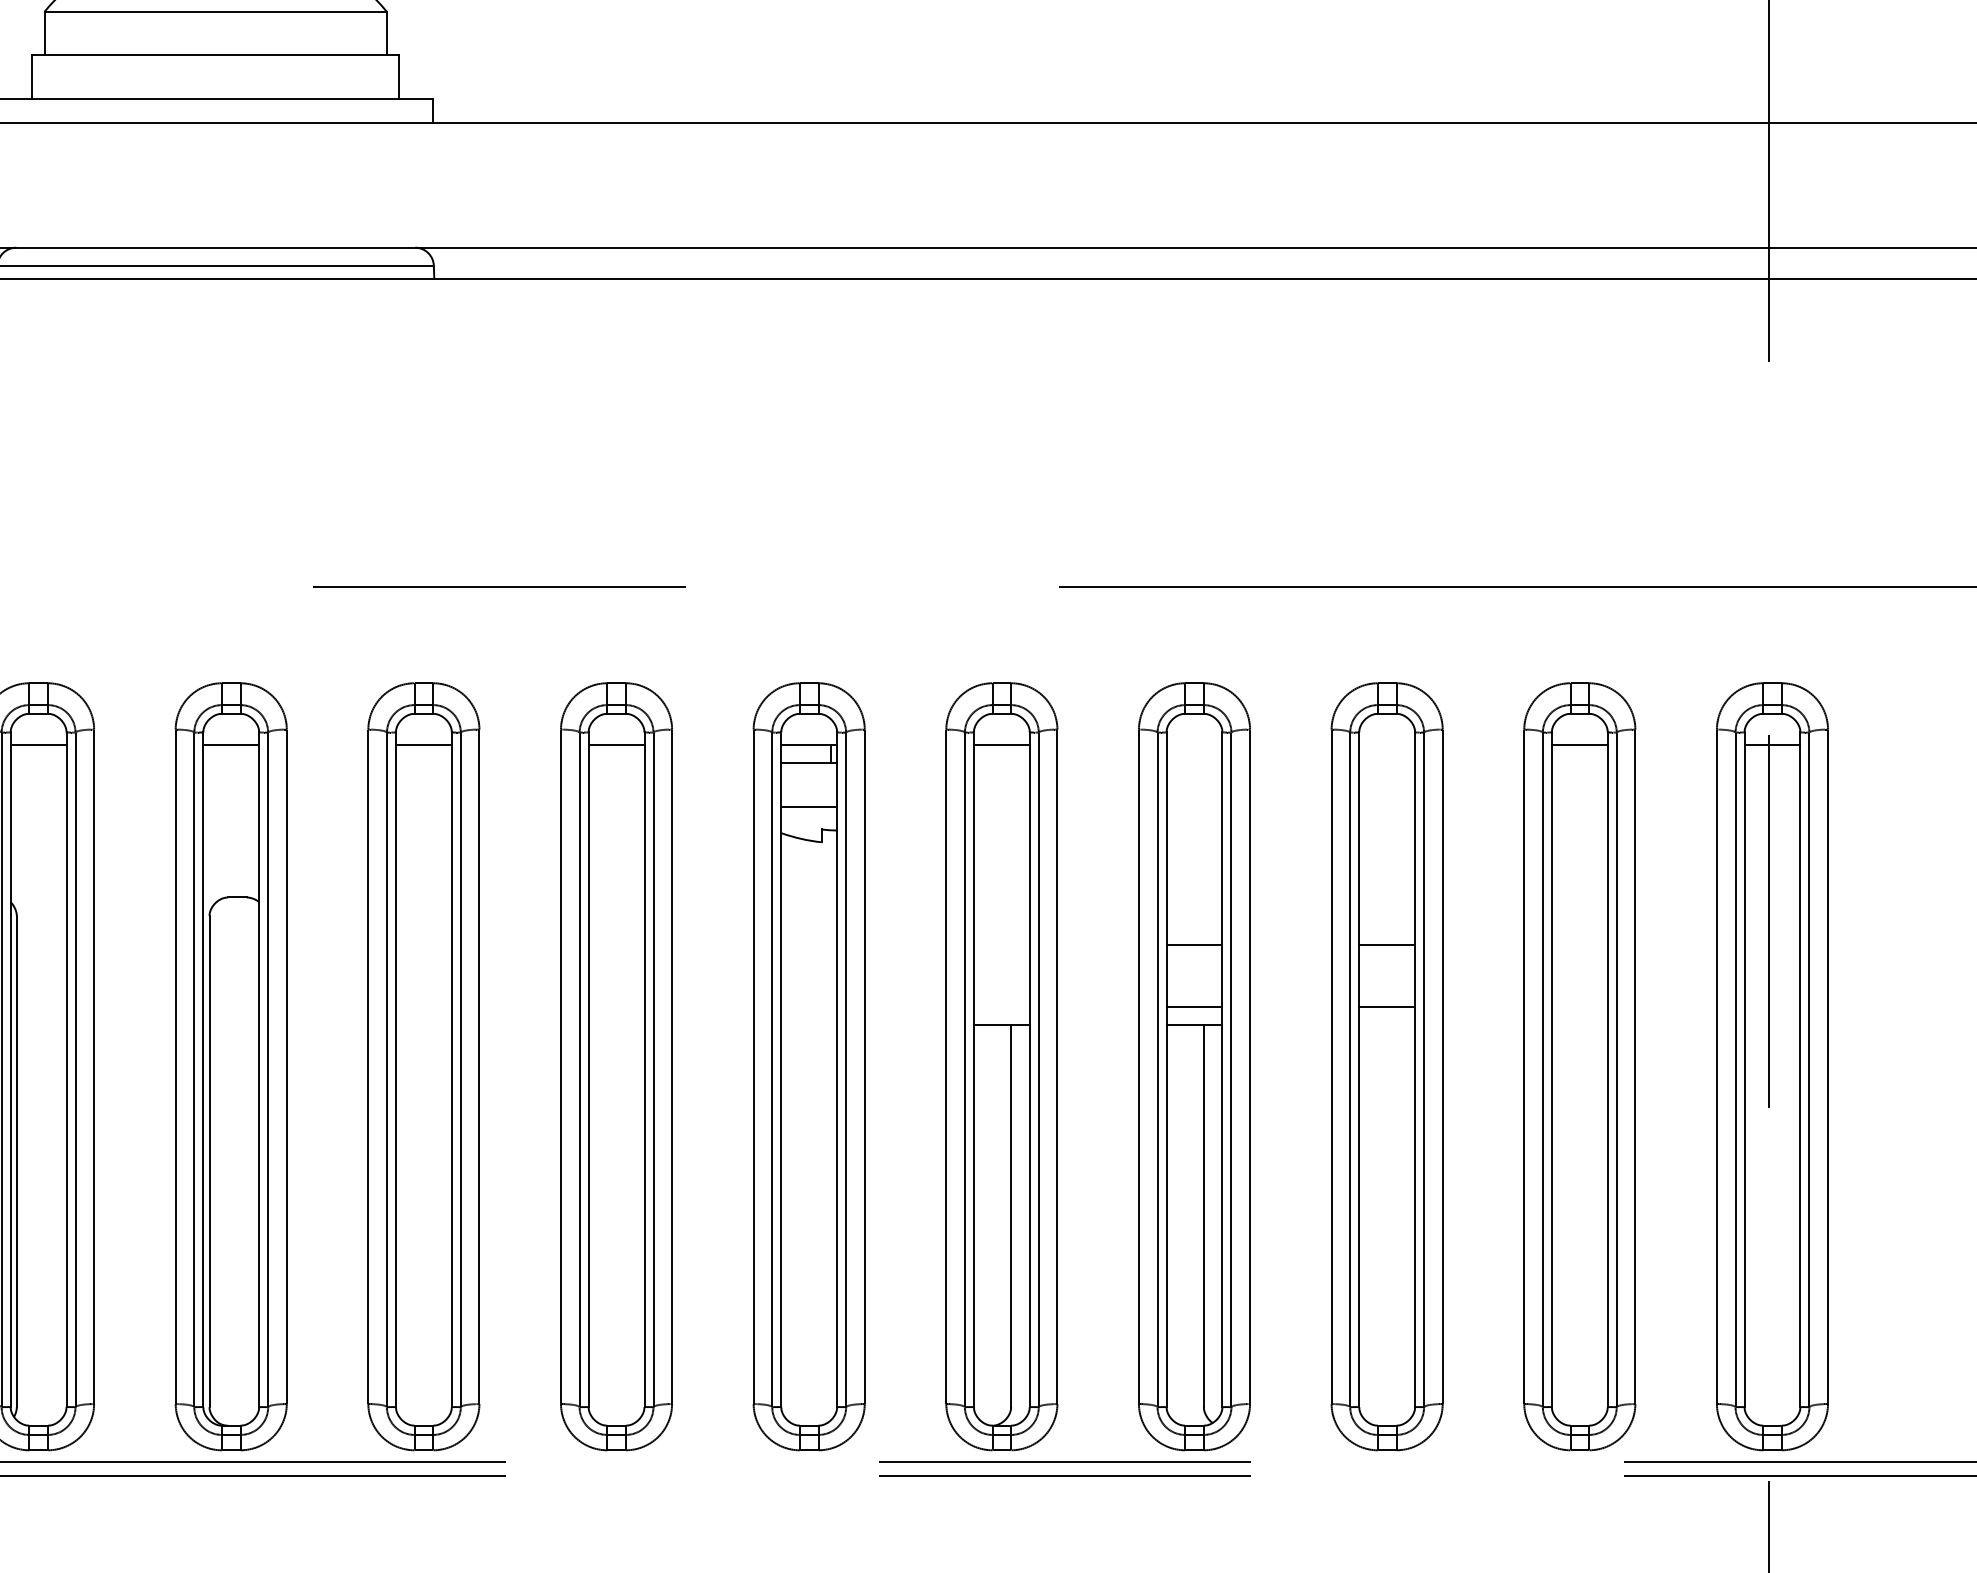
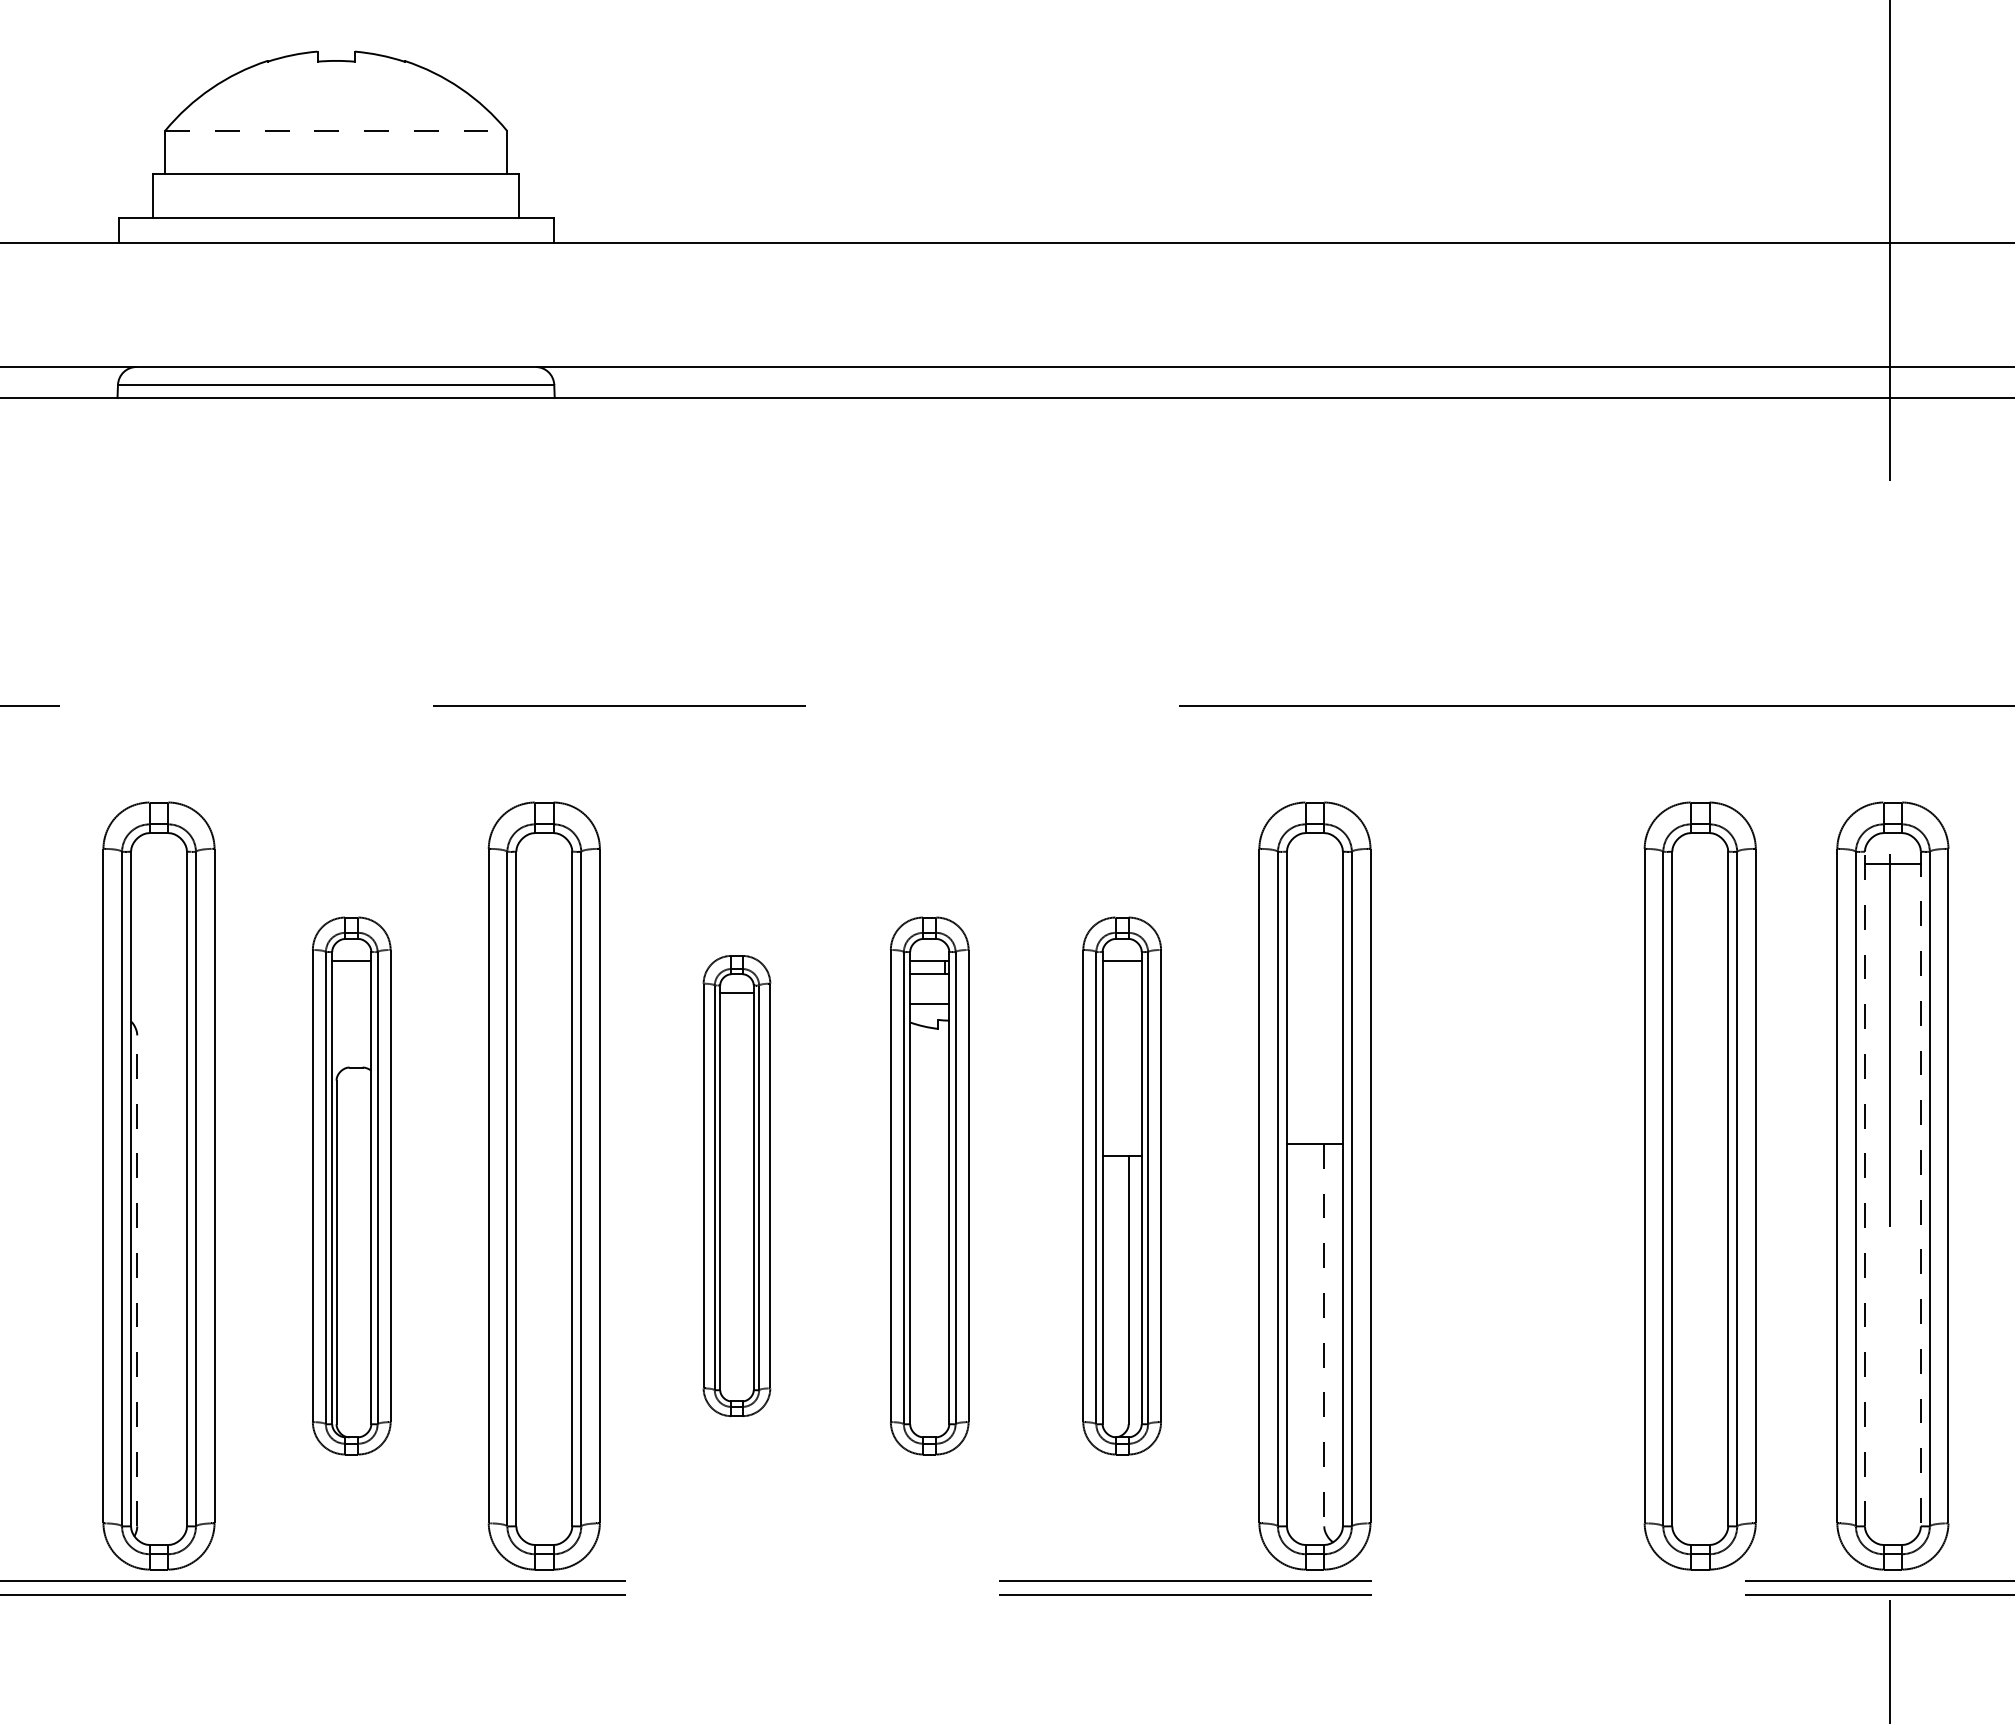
line: (216, 11) -> (336, 130), solid -> dashed
line: (38, 745) -> (158, 864), removed
line: (424, 745) -> (544, 864), removed
line: (1580, 745) -> (1700, 864), removed
line: (1194, 945) -> (1314, 1064), removed
line: (1194, 1007) -> (1314, 1126), removed
part: (231, 1066) -> (351, 1185), size x0.7
part: (616, 1066) -> (736, 1185), size x0.6
part: (809, 1066) -> (929, 1185), size x0.7
part: (1001, 1066) -> (1121, 1185), size x0.7
part: (1387, 1066) -> (1507, 1185), removed
line: (1744, 1069) -> (1864, 1188), solid -> dashed
line: (1800, 1070) -> (1920, 1189), solid -> dashed
line: (17, 1161) -> (137, 1280), solid -> dashed
line: (1204, 1216) -> (1324, 1335), solid -> dashed

